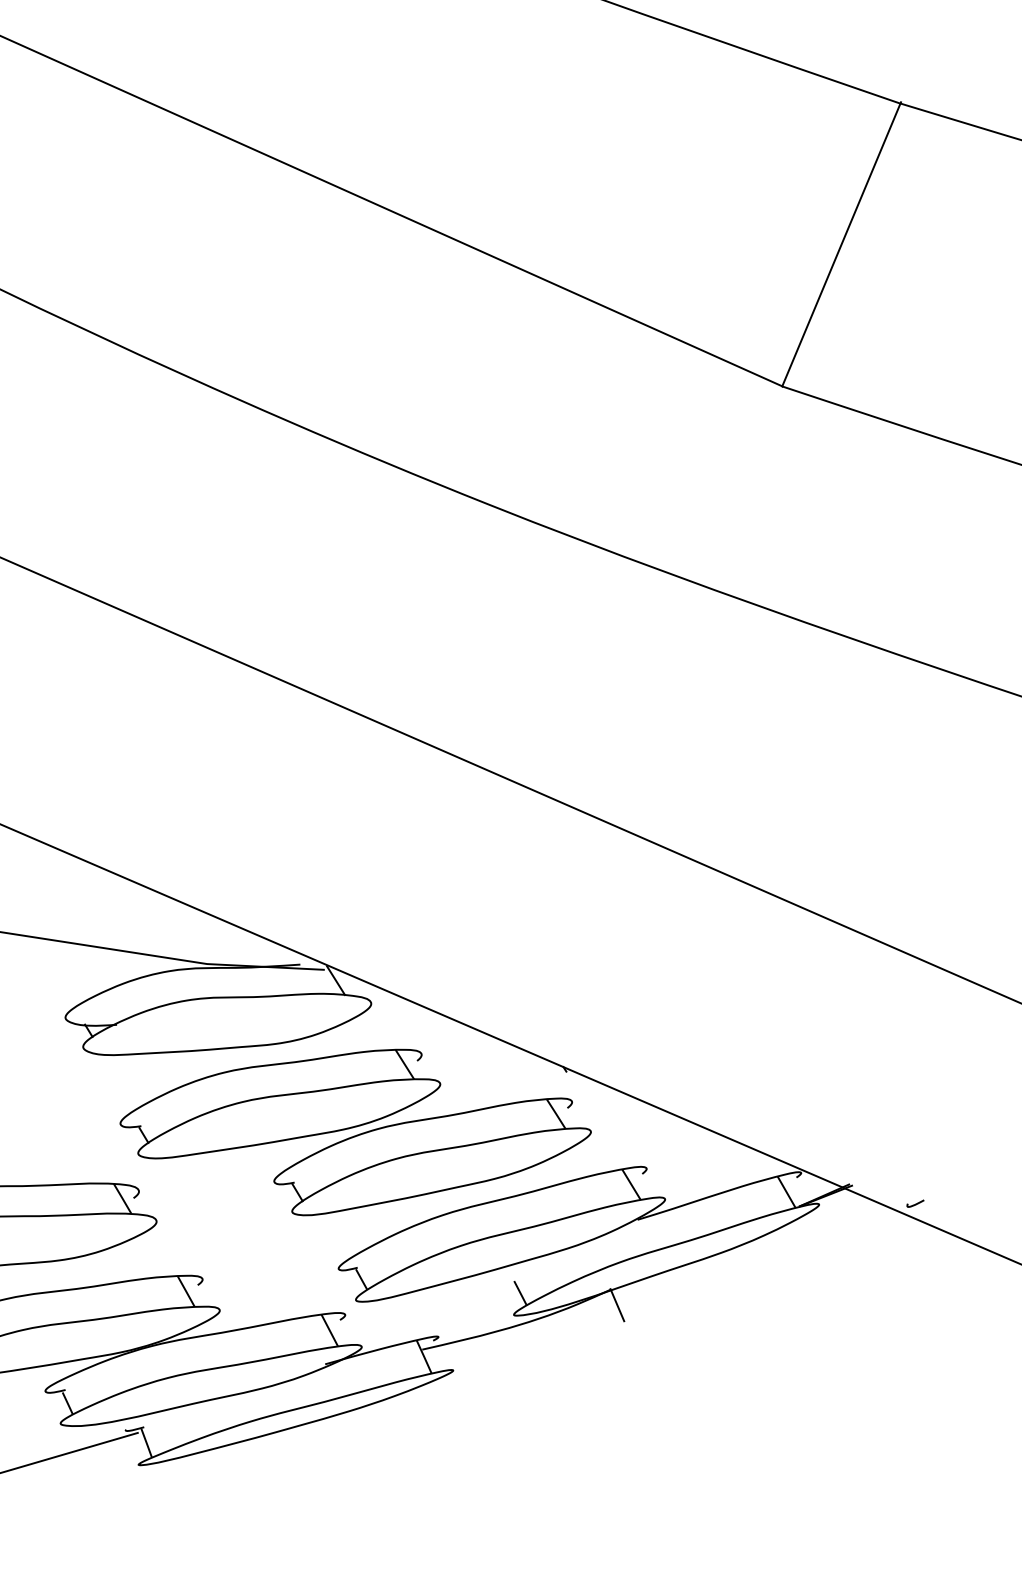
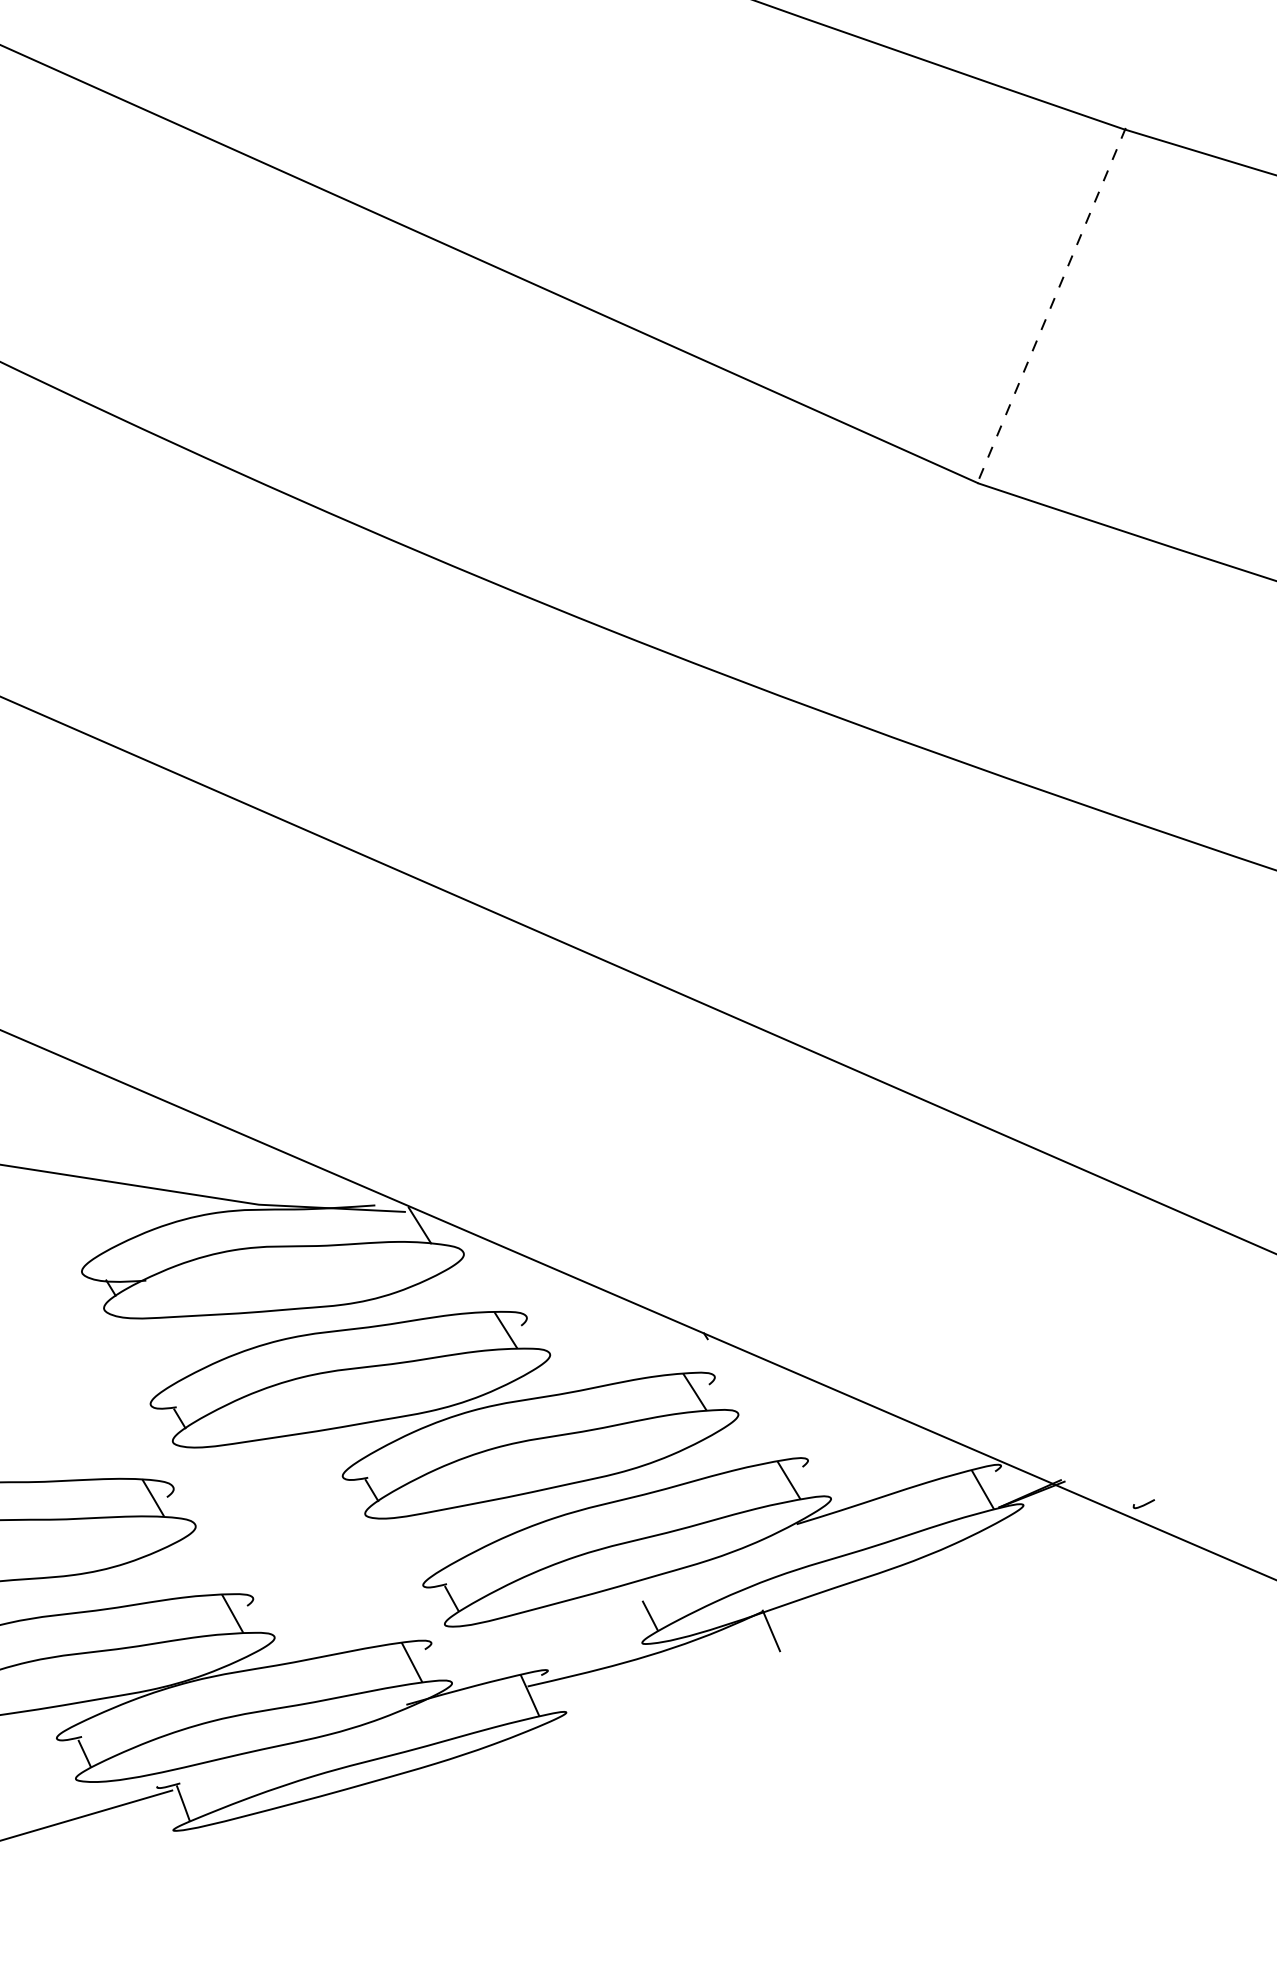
line: (841, 245) -> (1051, 306), solid -> dashed

